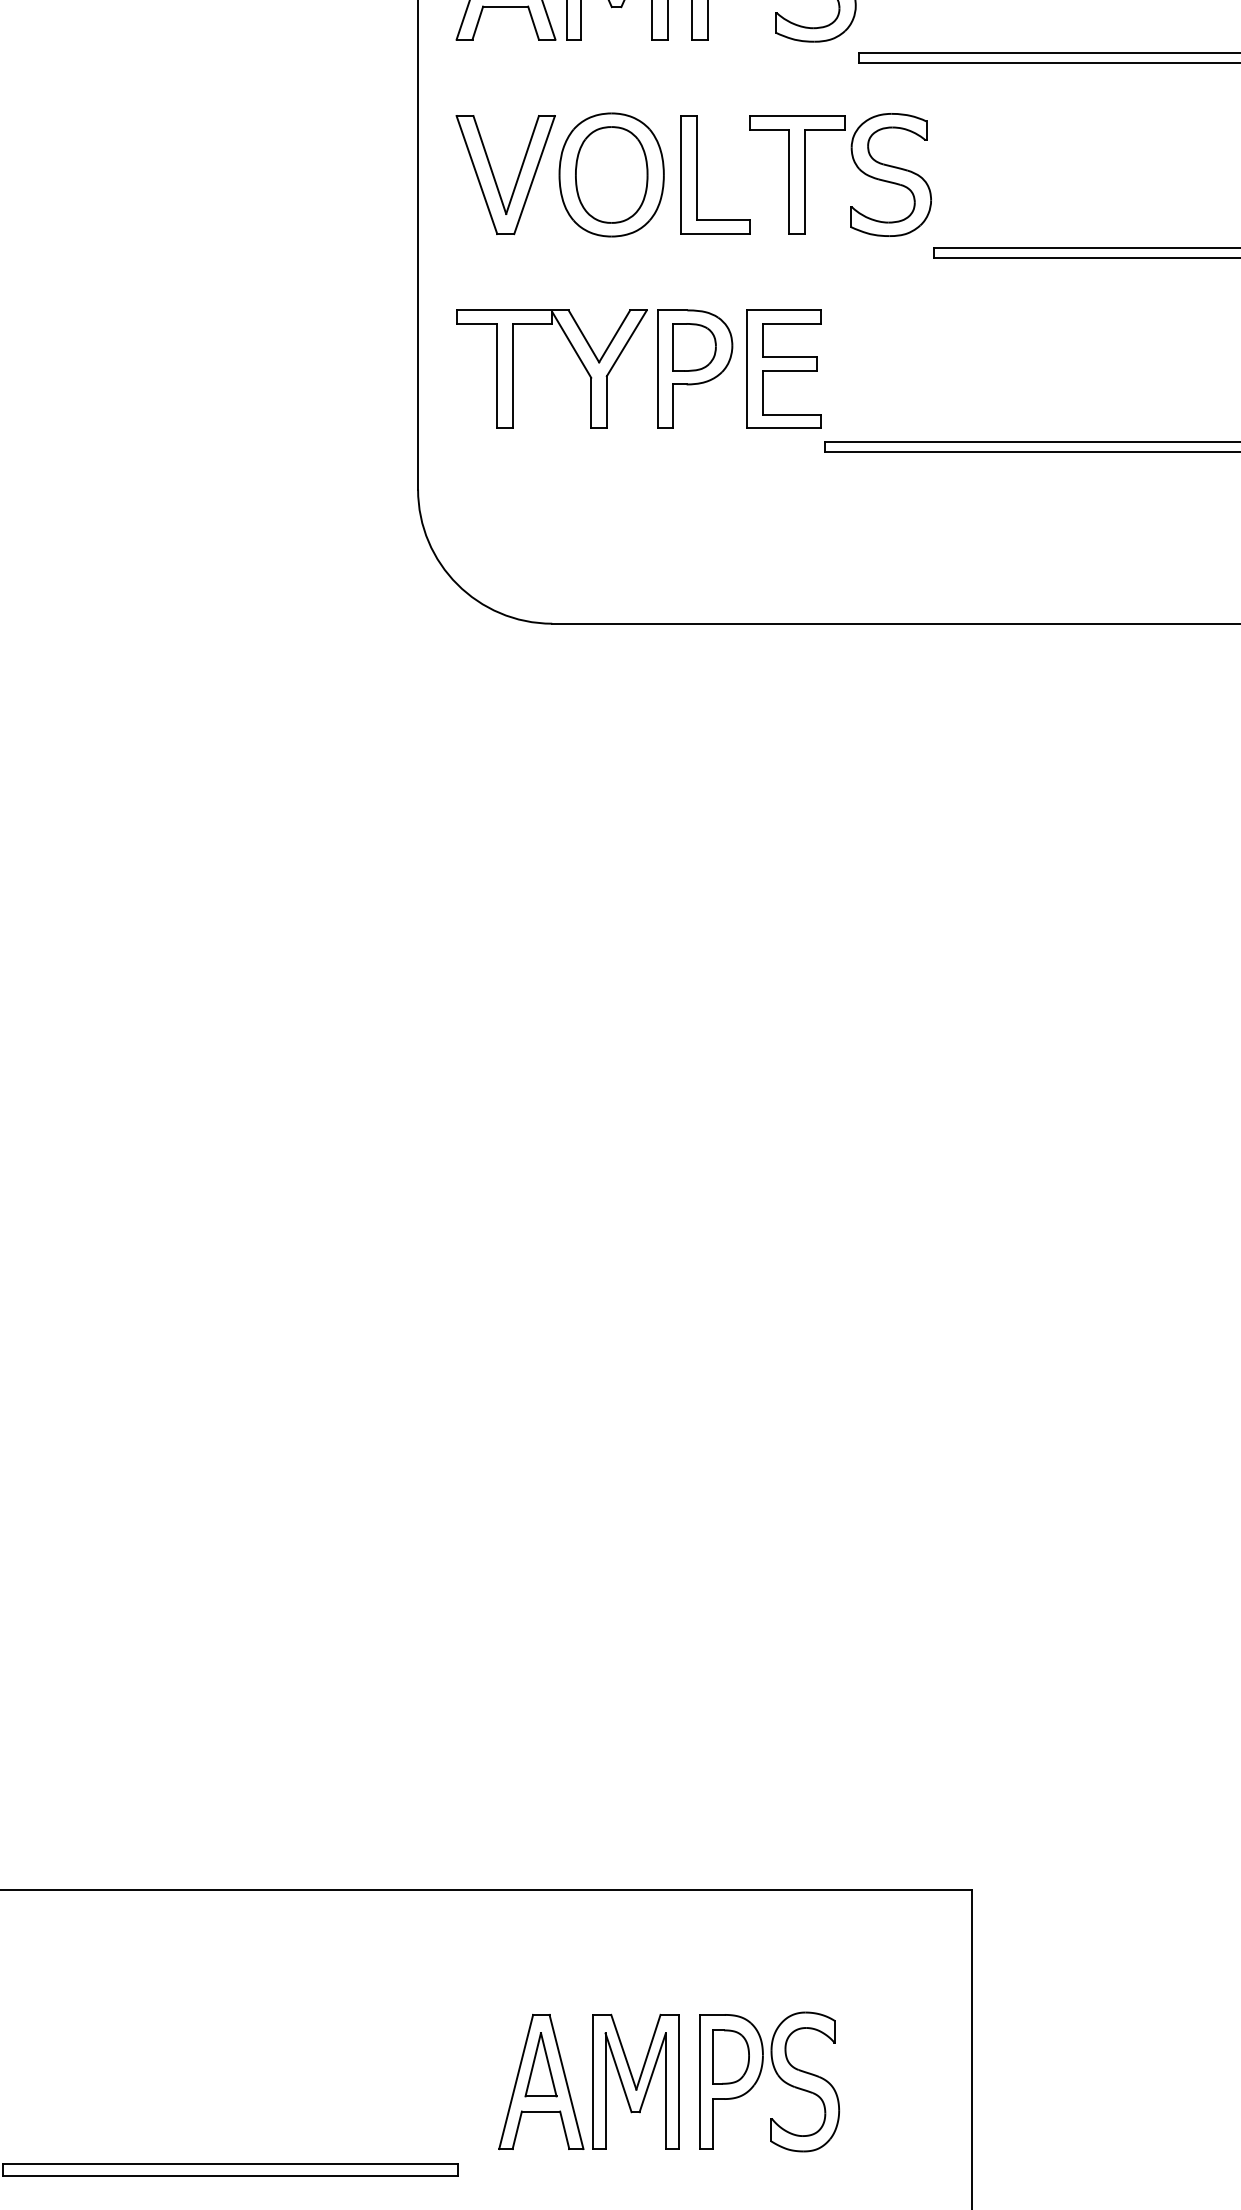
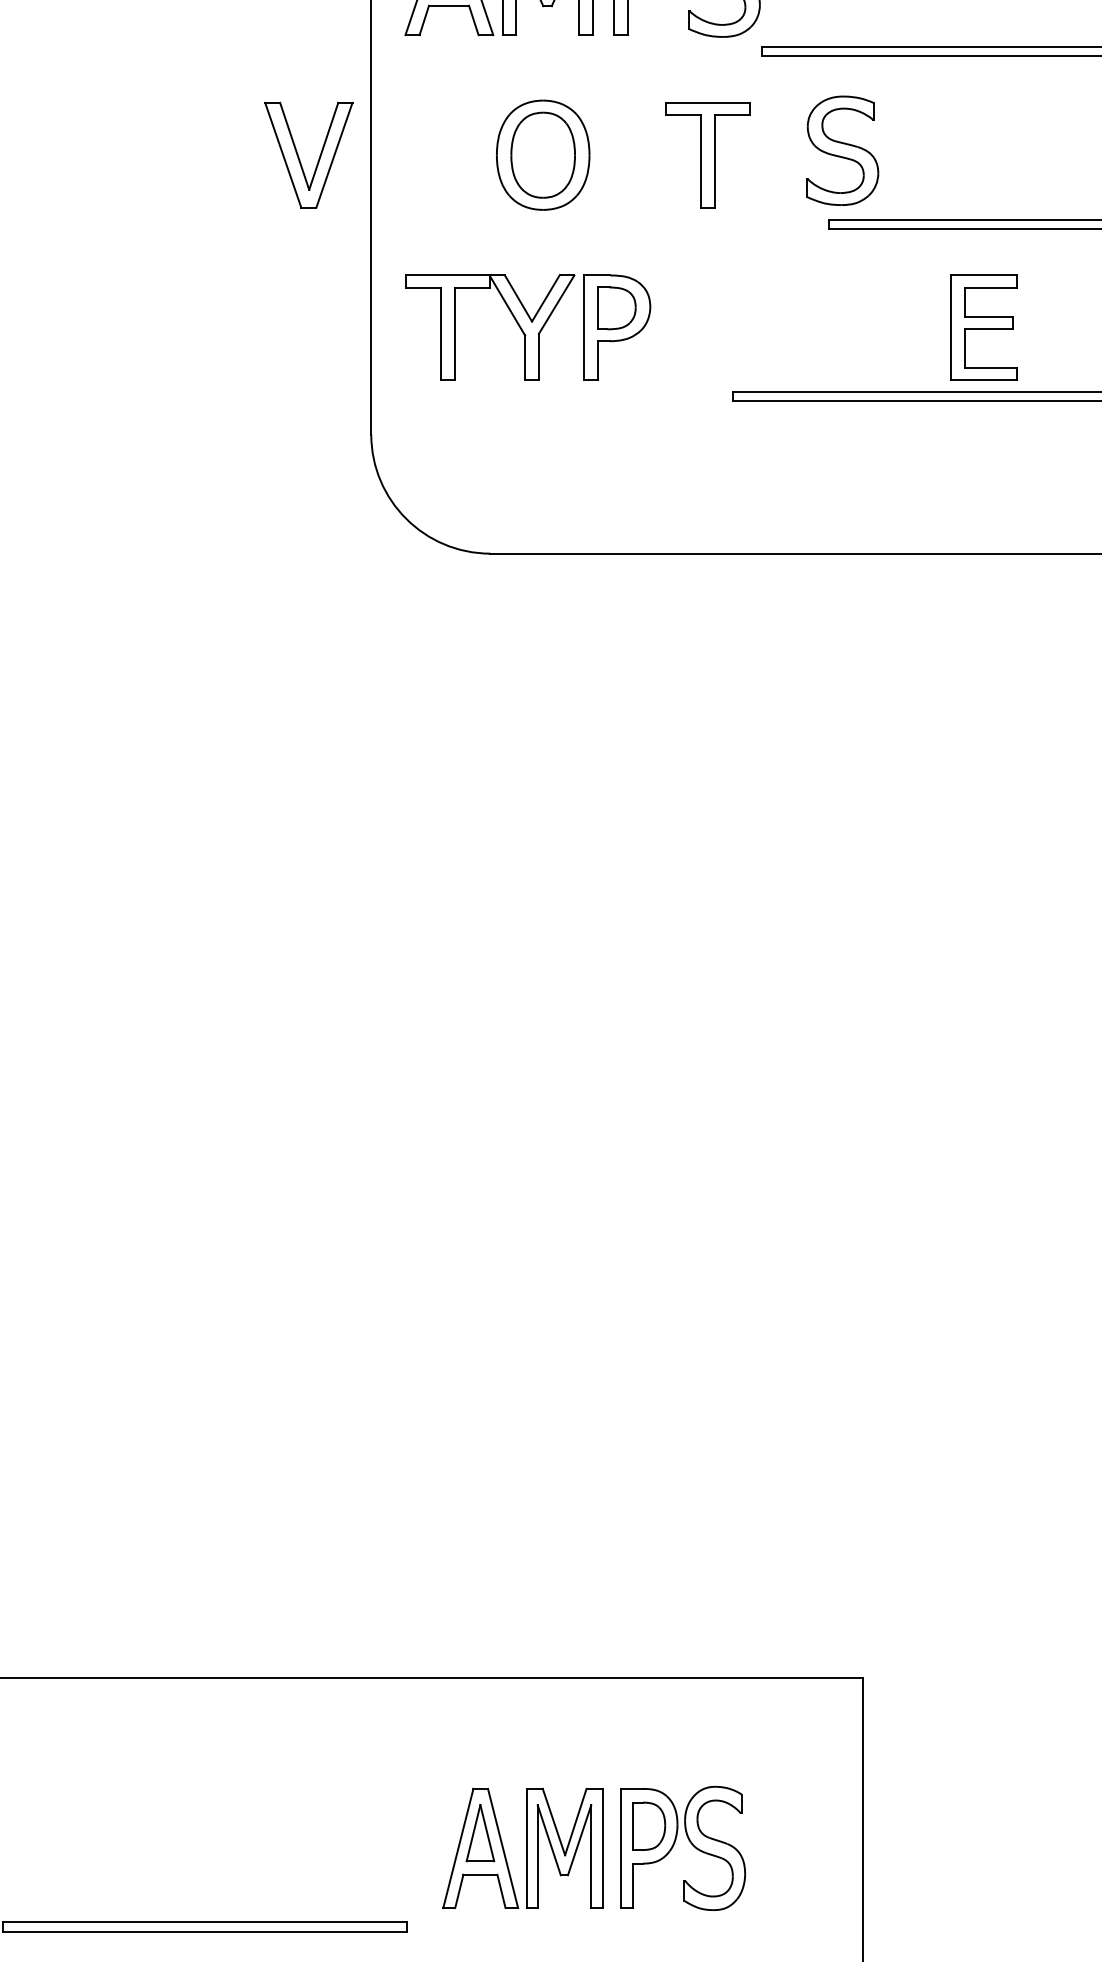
part: (697, 174) -> (619, 154), removed
part: (890, 174) -> (842, 150), moved
part: (495, 178) -> (299, 158), moved
part: (783, 368) -> (983, 327), moved

